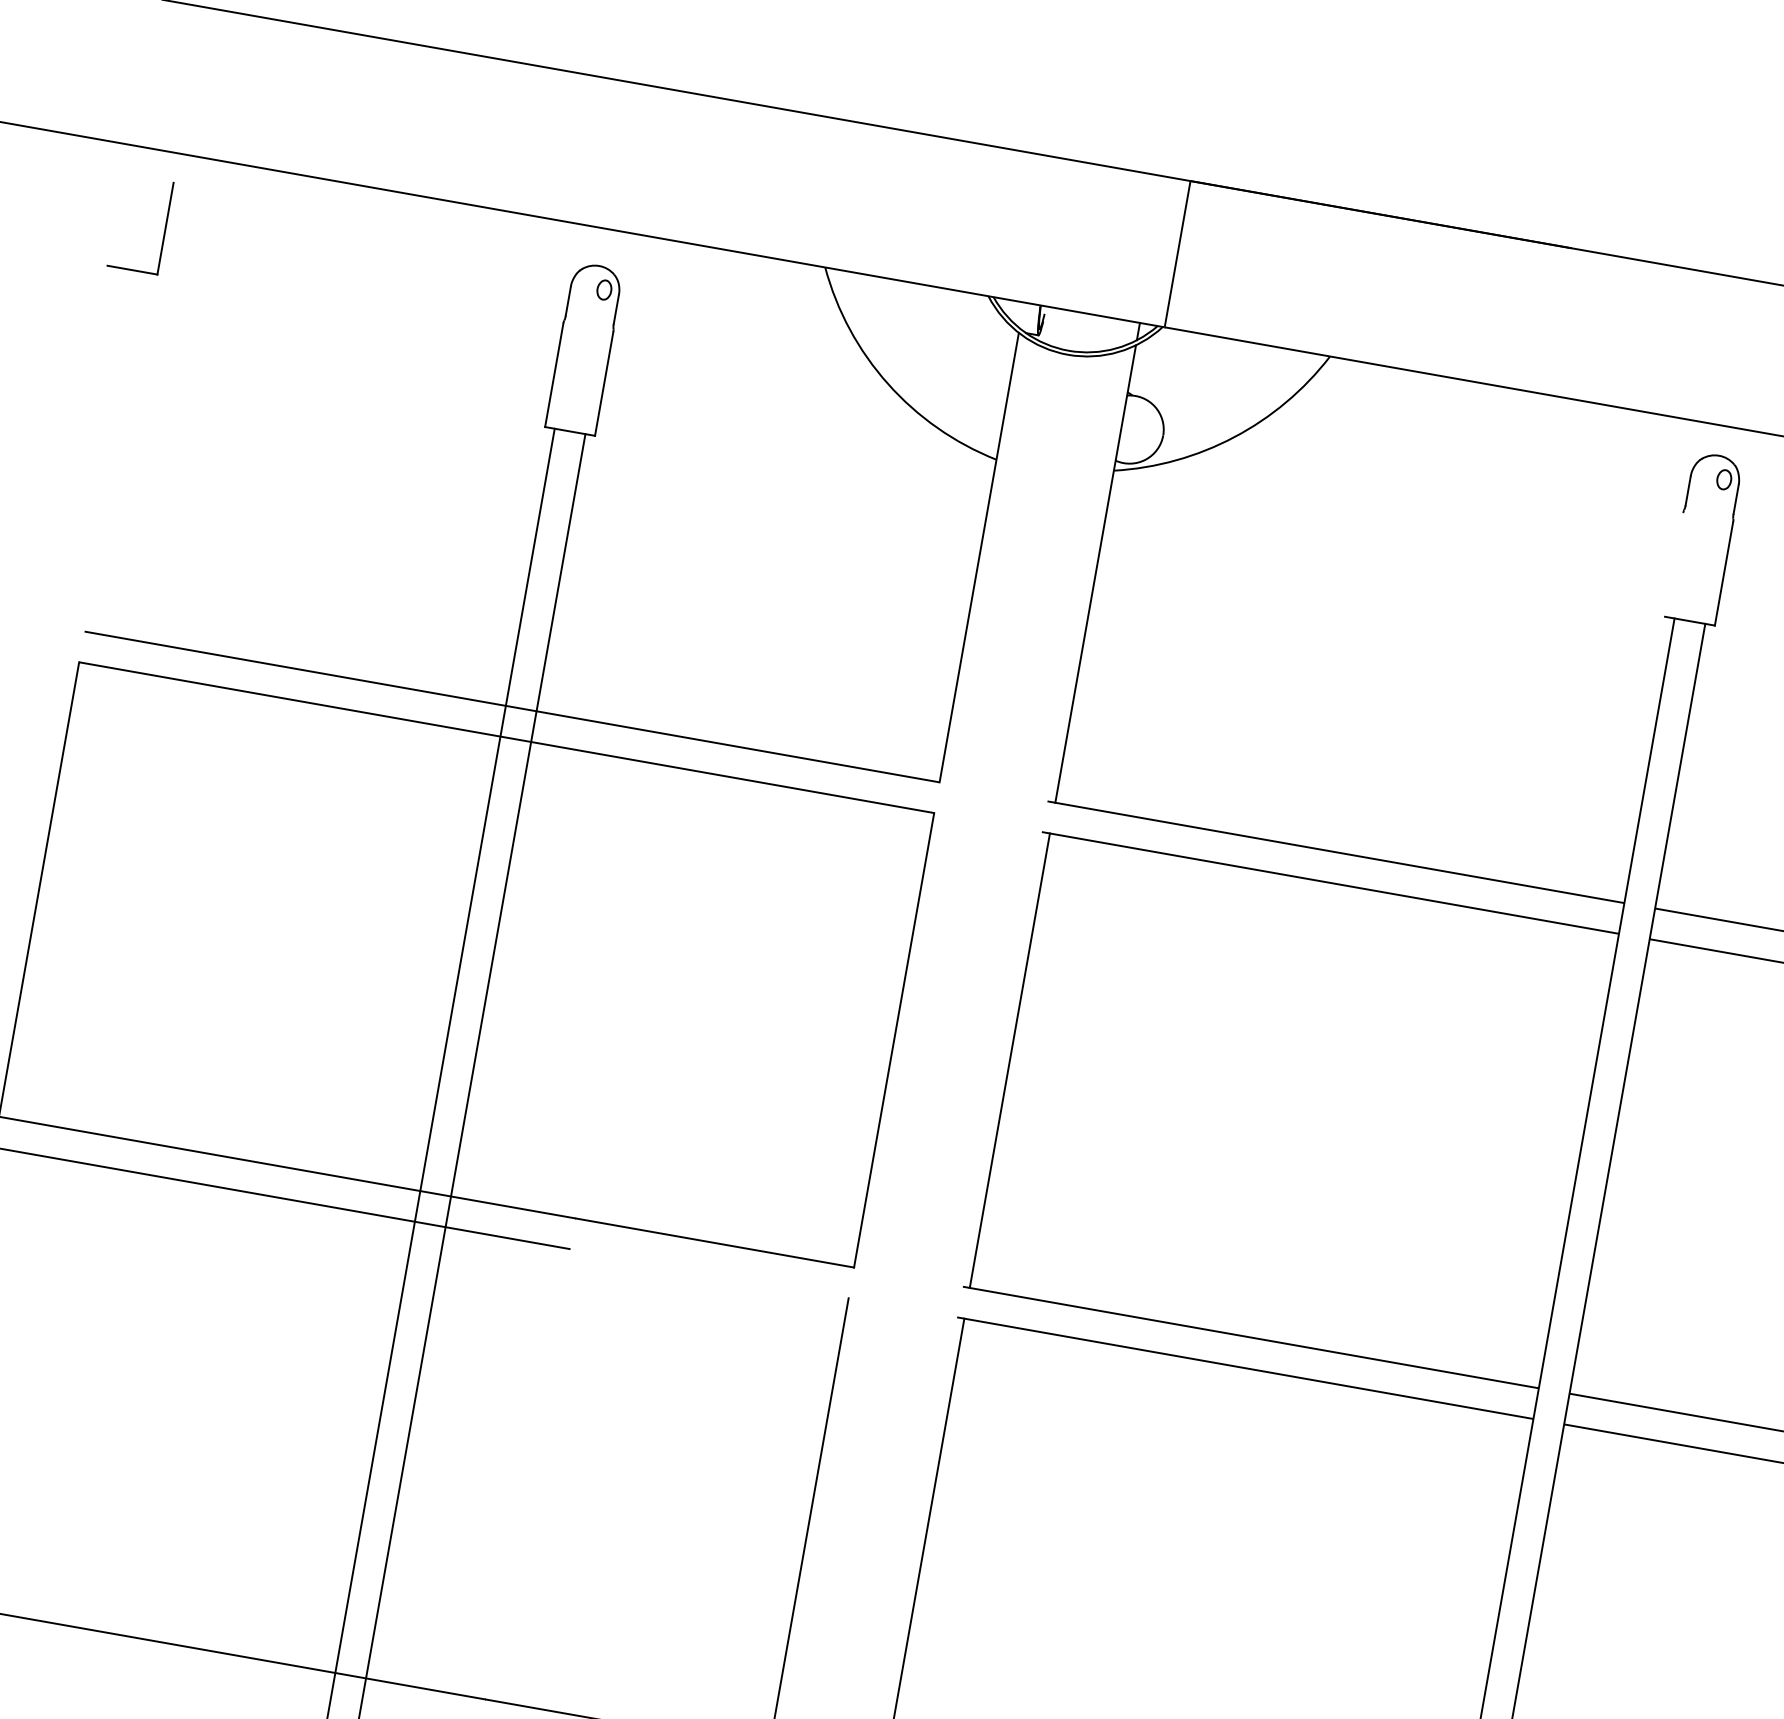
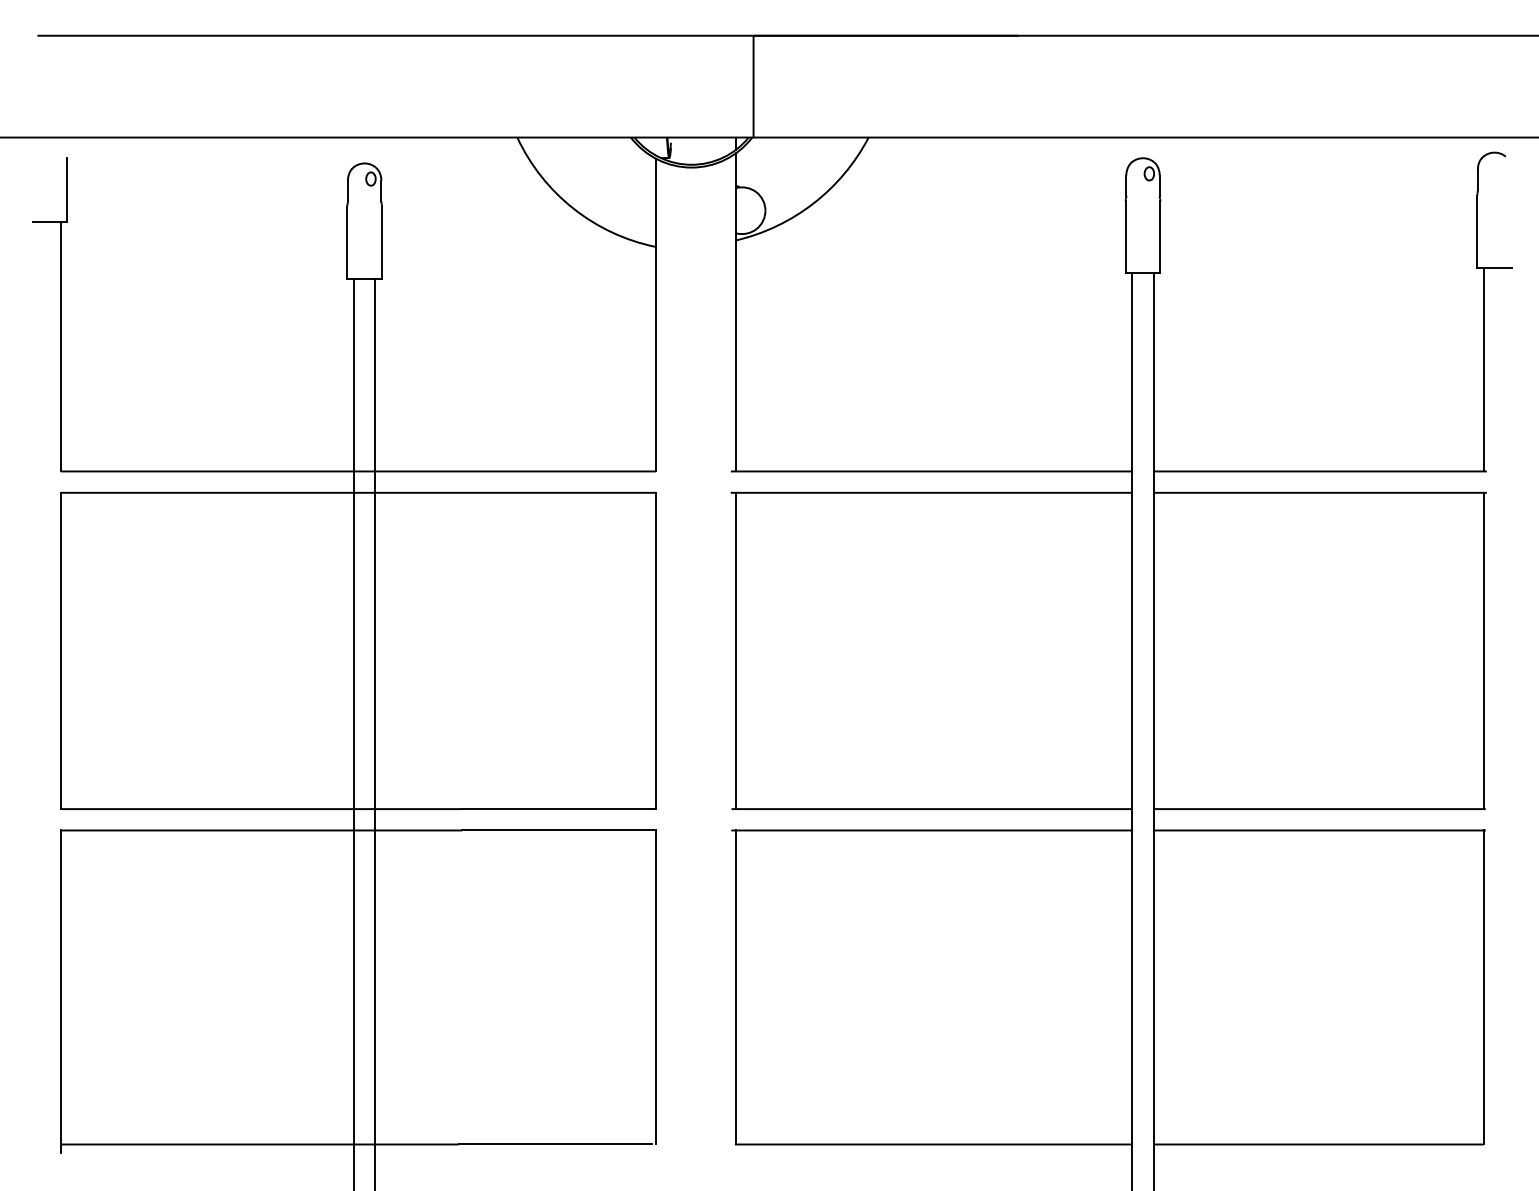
line: (115, 451) -> (60, 346), added
line: (1673, 565) -> (1125, 237), added
line: (708, 1273) -> (558, 830), added

